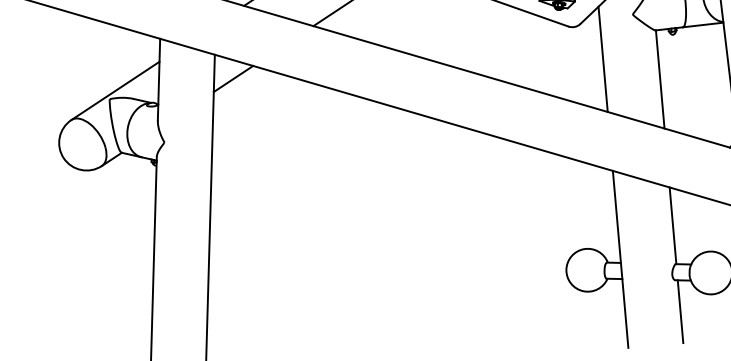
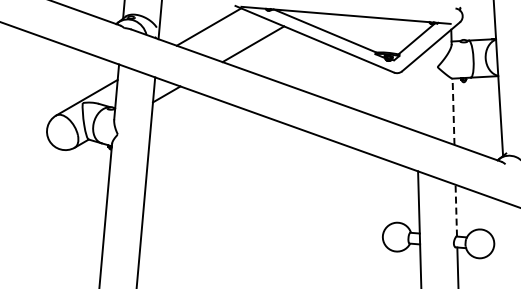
line: (602, 58) -> (415, 95), removed
line: (660, 79) -> (453, 111), solid -> dashed
line: (673, 225) -> (456, 210), solid -> dashed

